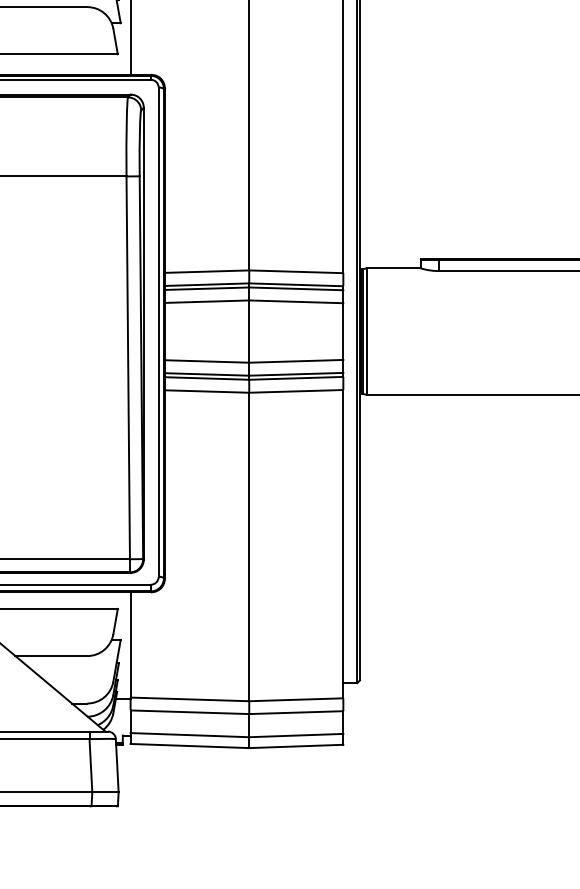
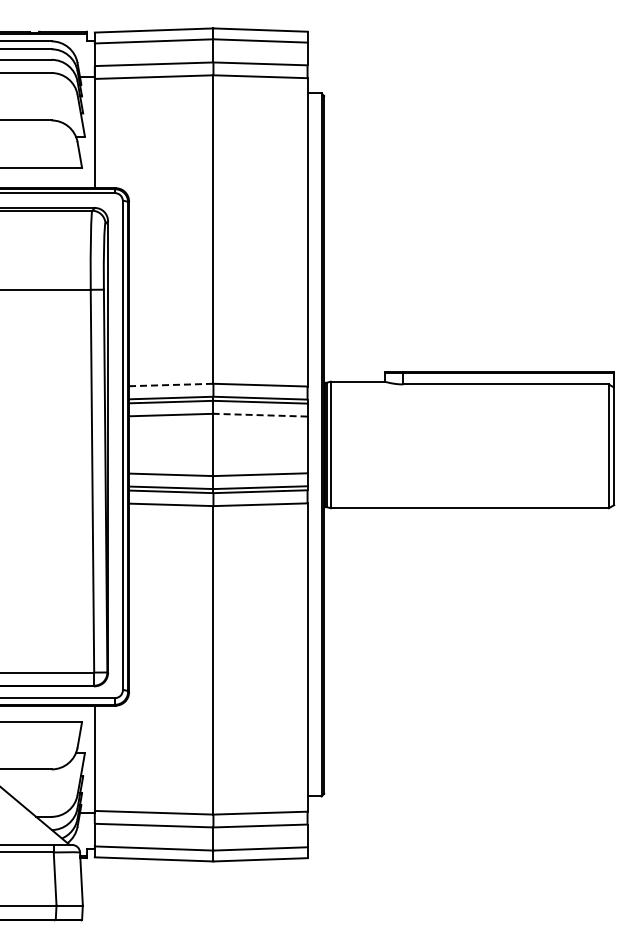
line: (207, 272) -> (171, 385), solid -> dashed
line: (296, 302) -> (260, 415), solid -> dashed

